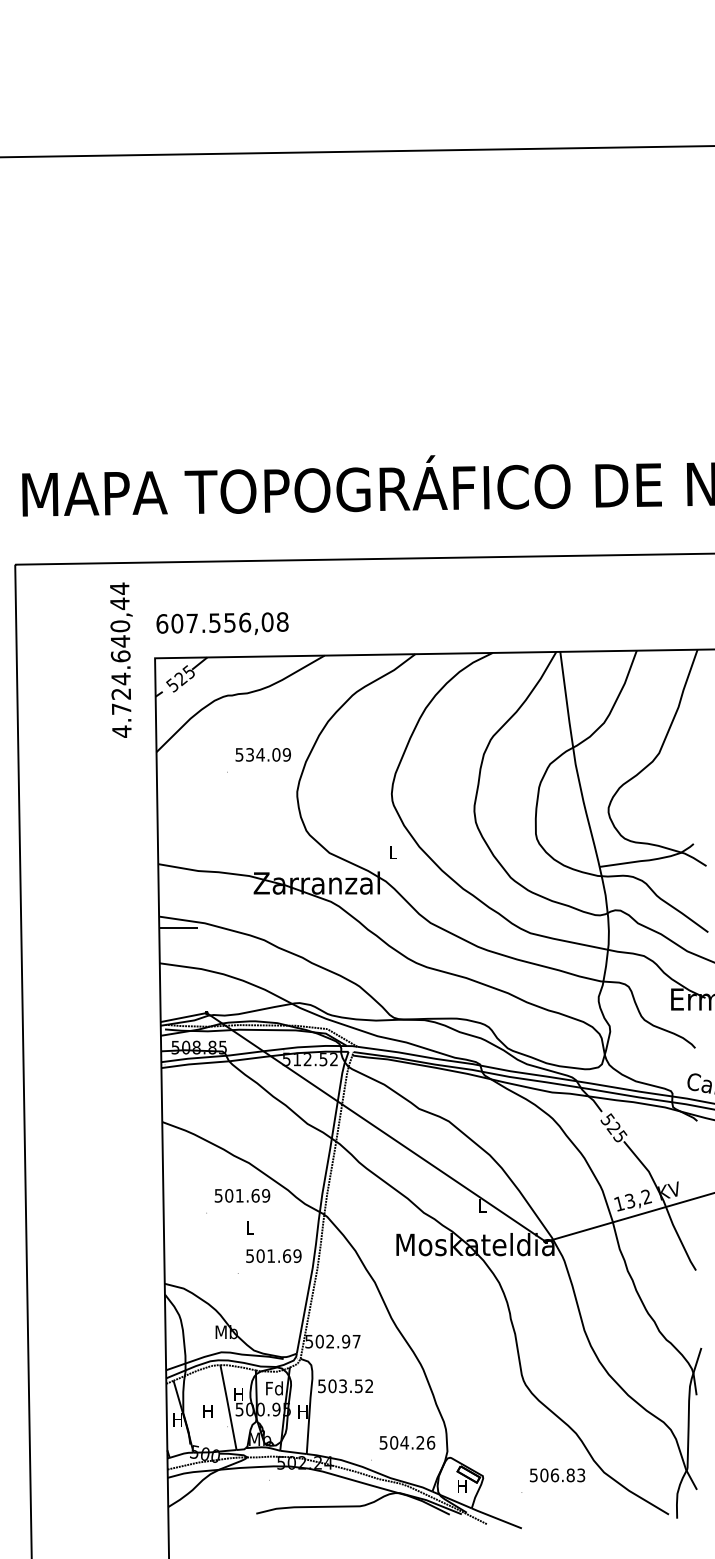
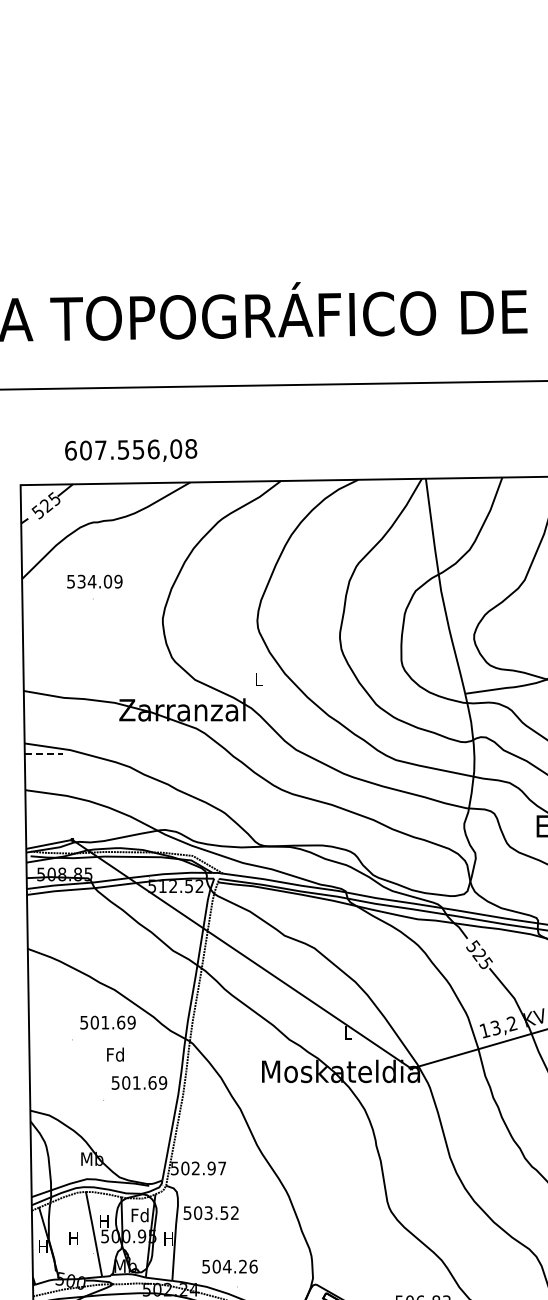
text: (222, 623) -> (131, 450), moved
text: (262, 754) -> (94, 581), moved
line: (178, 927) -> (44, 754), solid -> dashed
text: (249, 1227) -> (115, 1054), L -> Fd
text: (407, 1442) -> (230, 1266), moved

